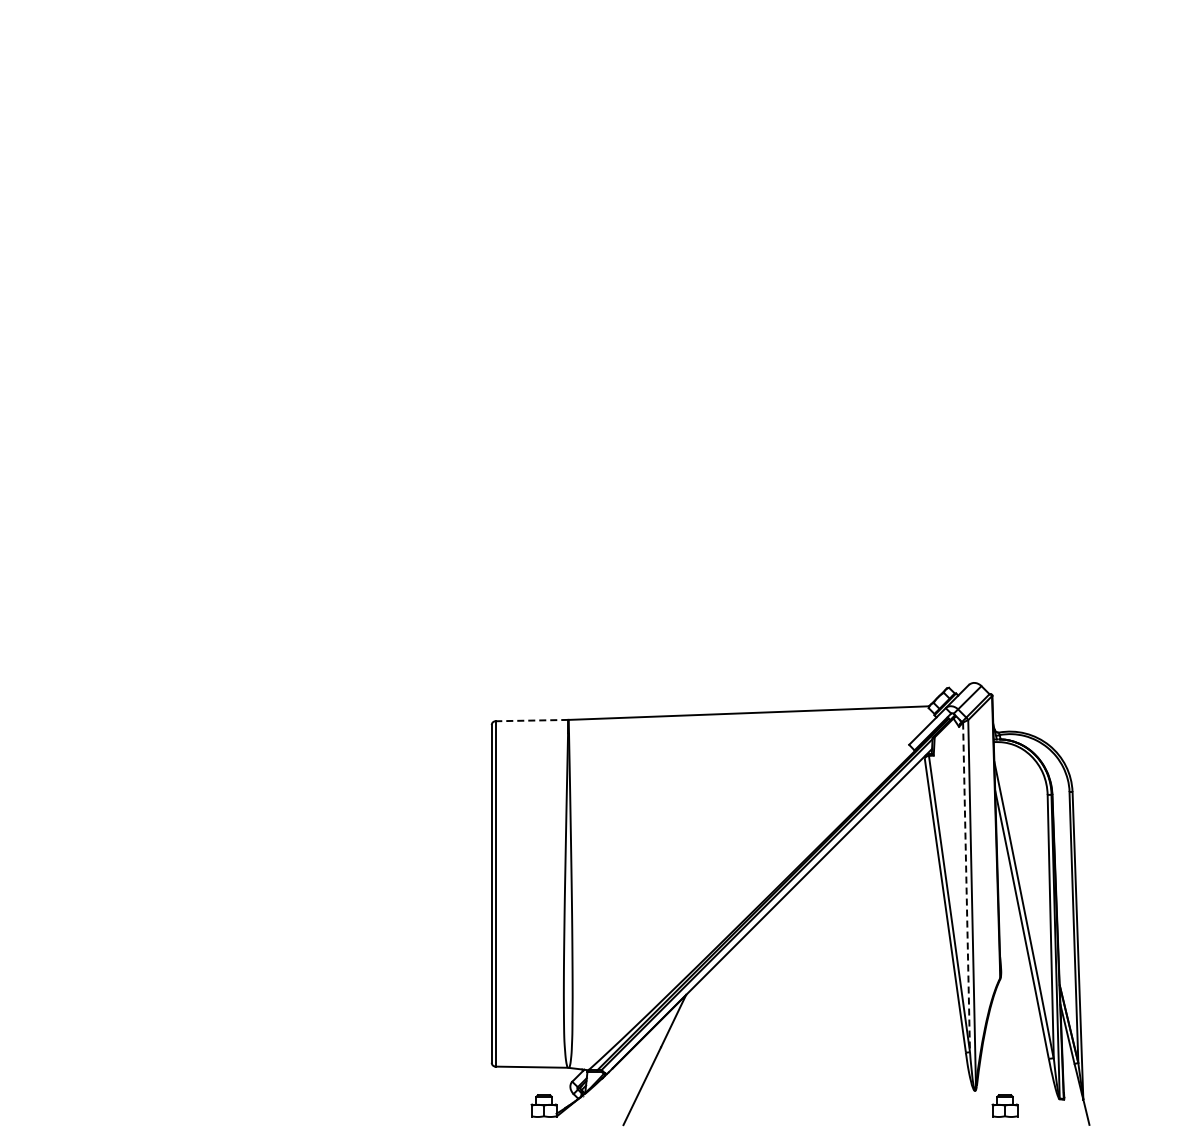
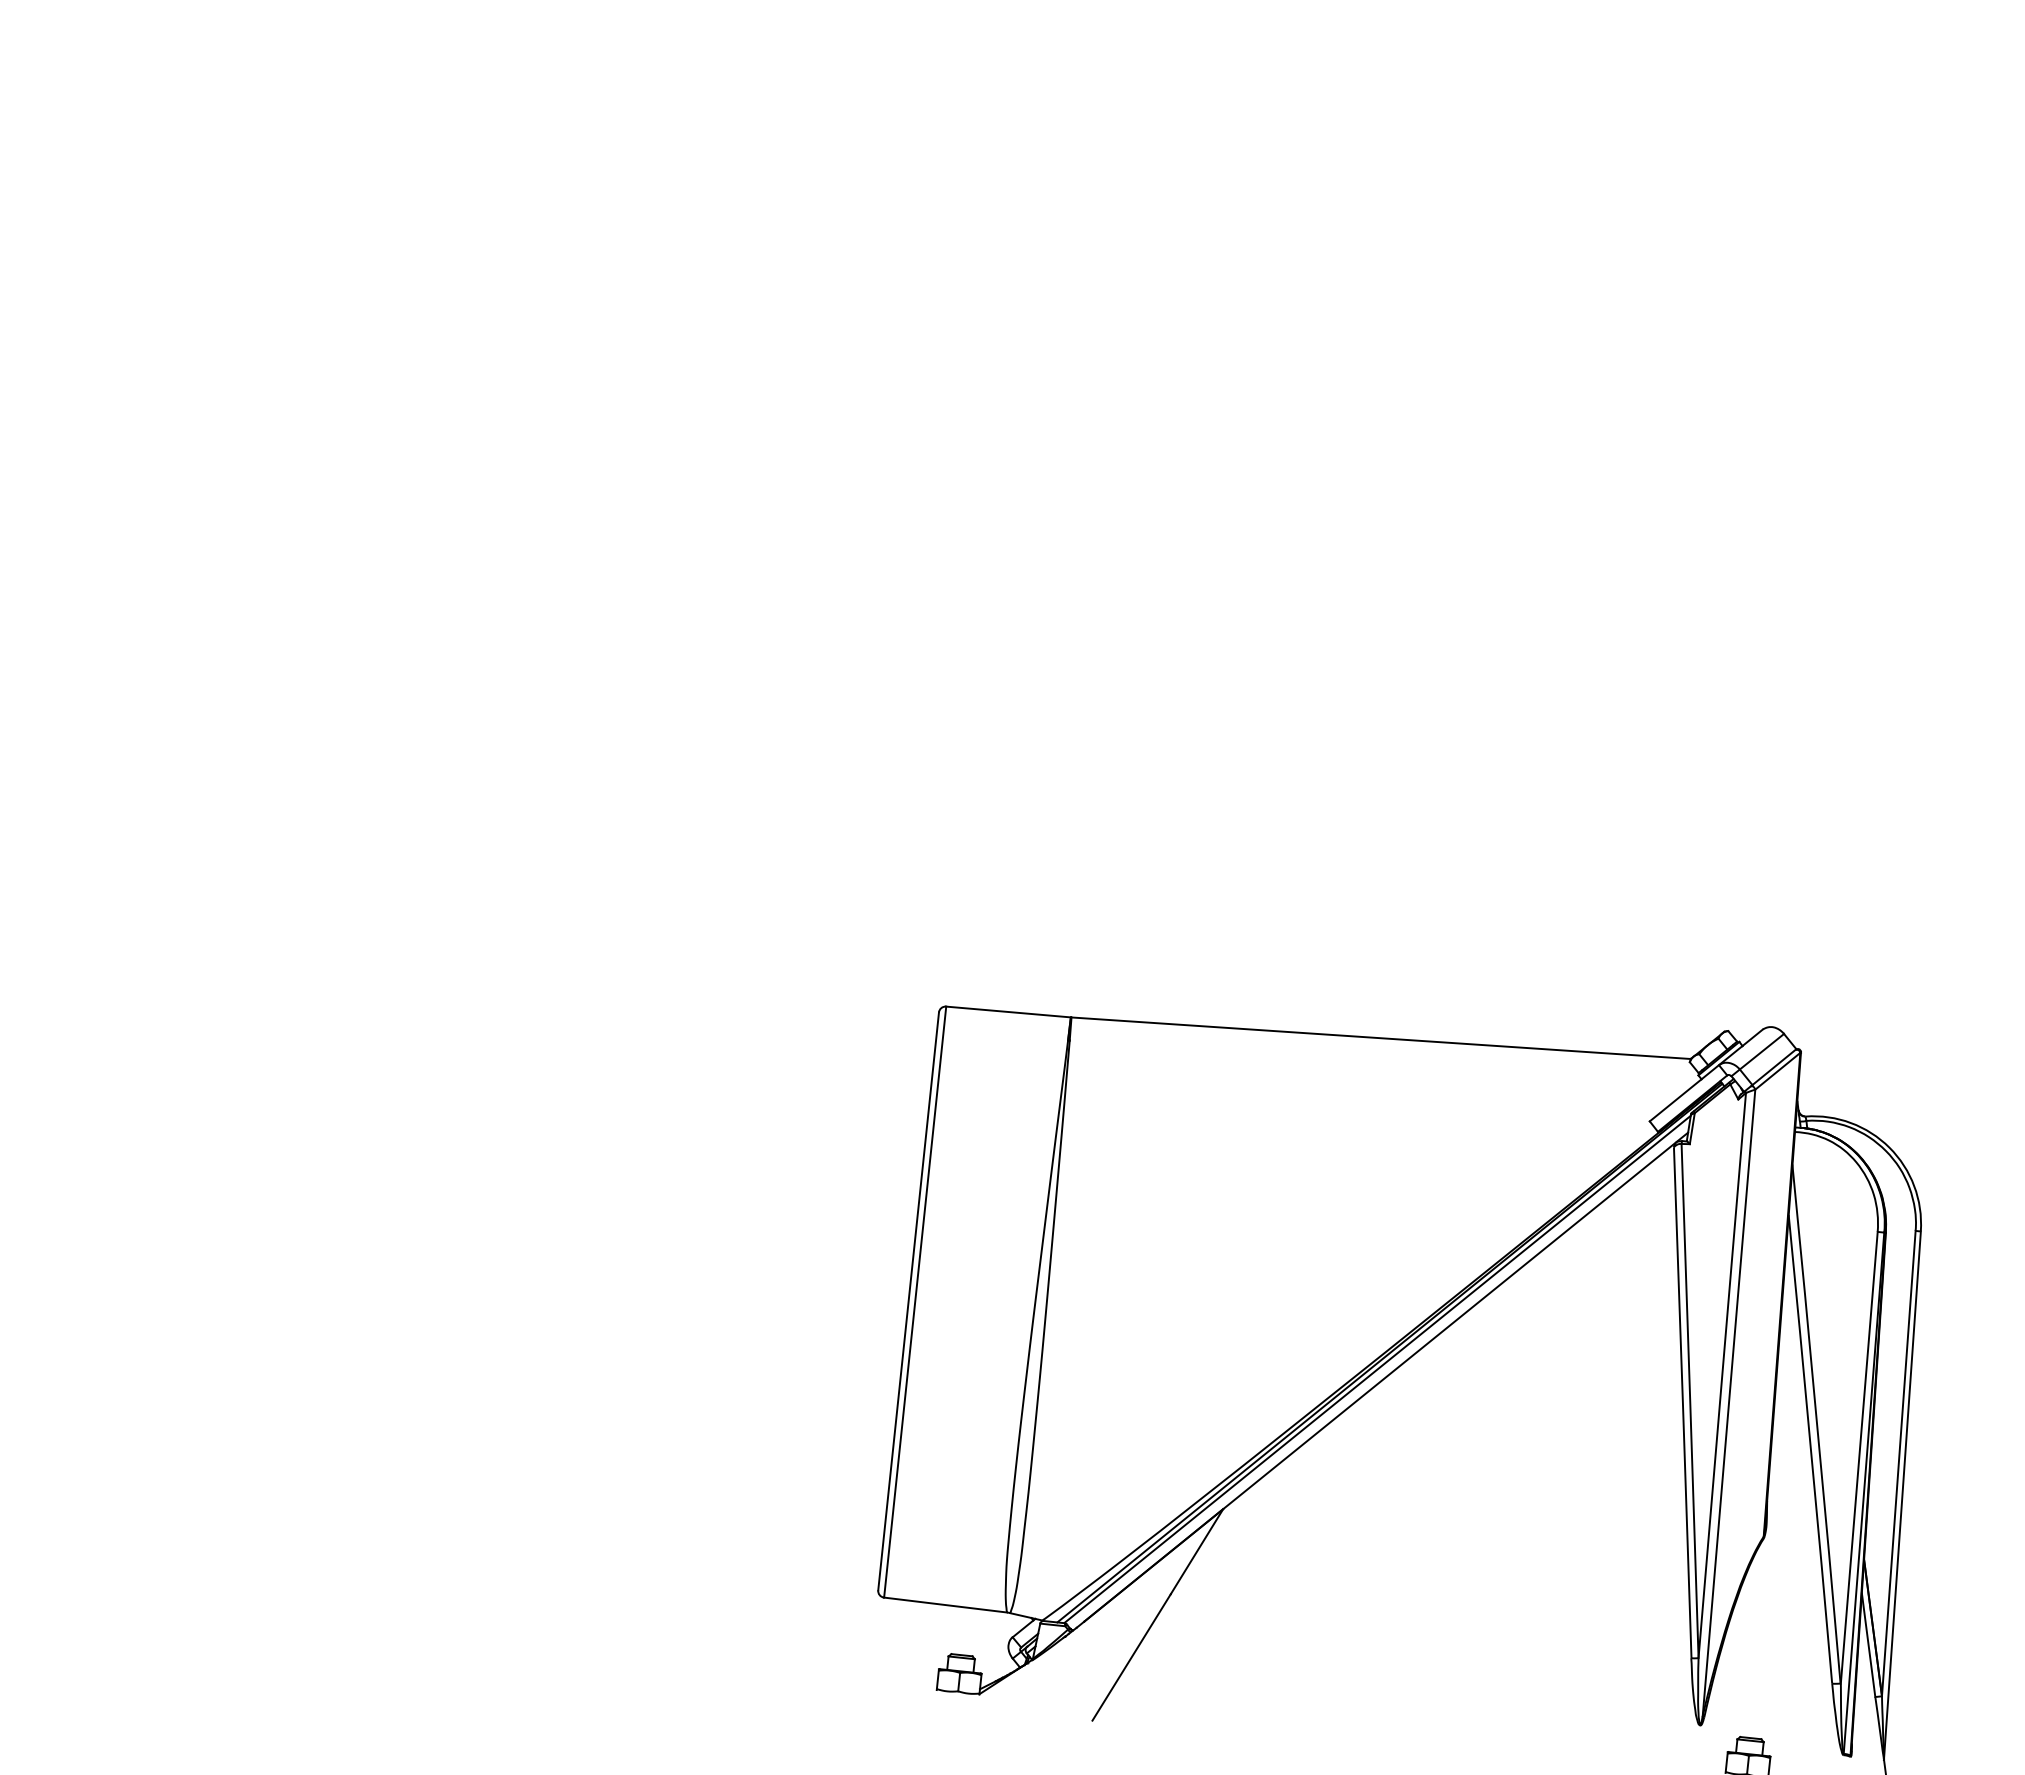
line: (531, 720) -> (1007, 1011), dashed -> solid
line: (966, 887) -> (1722, 1375), dashed -> solid

